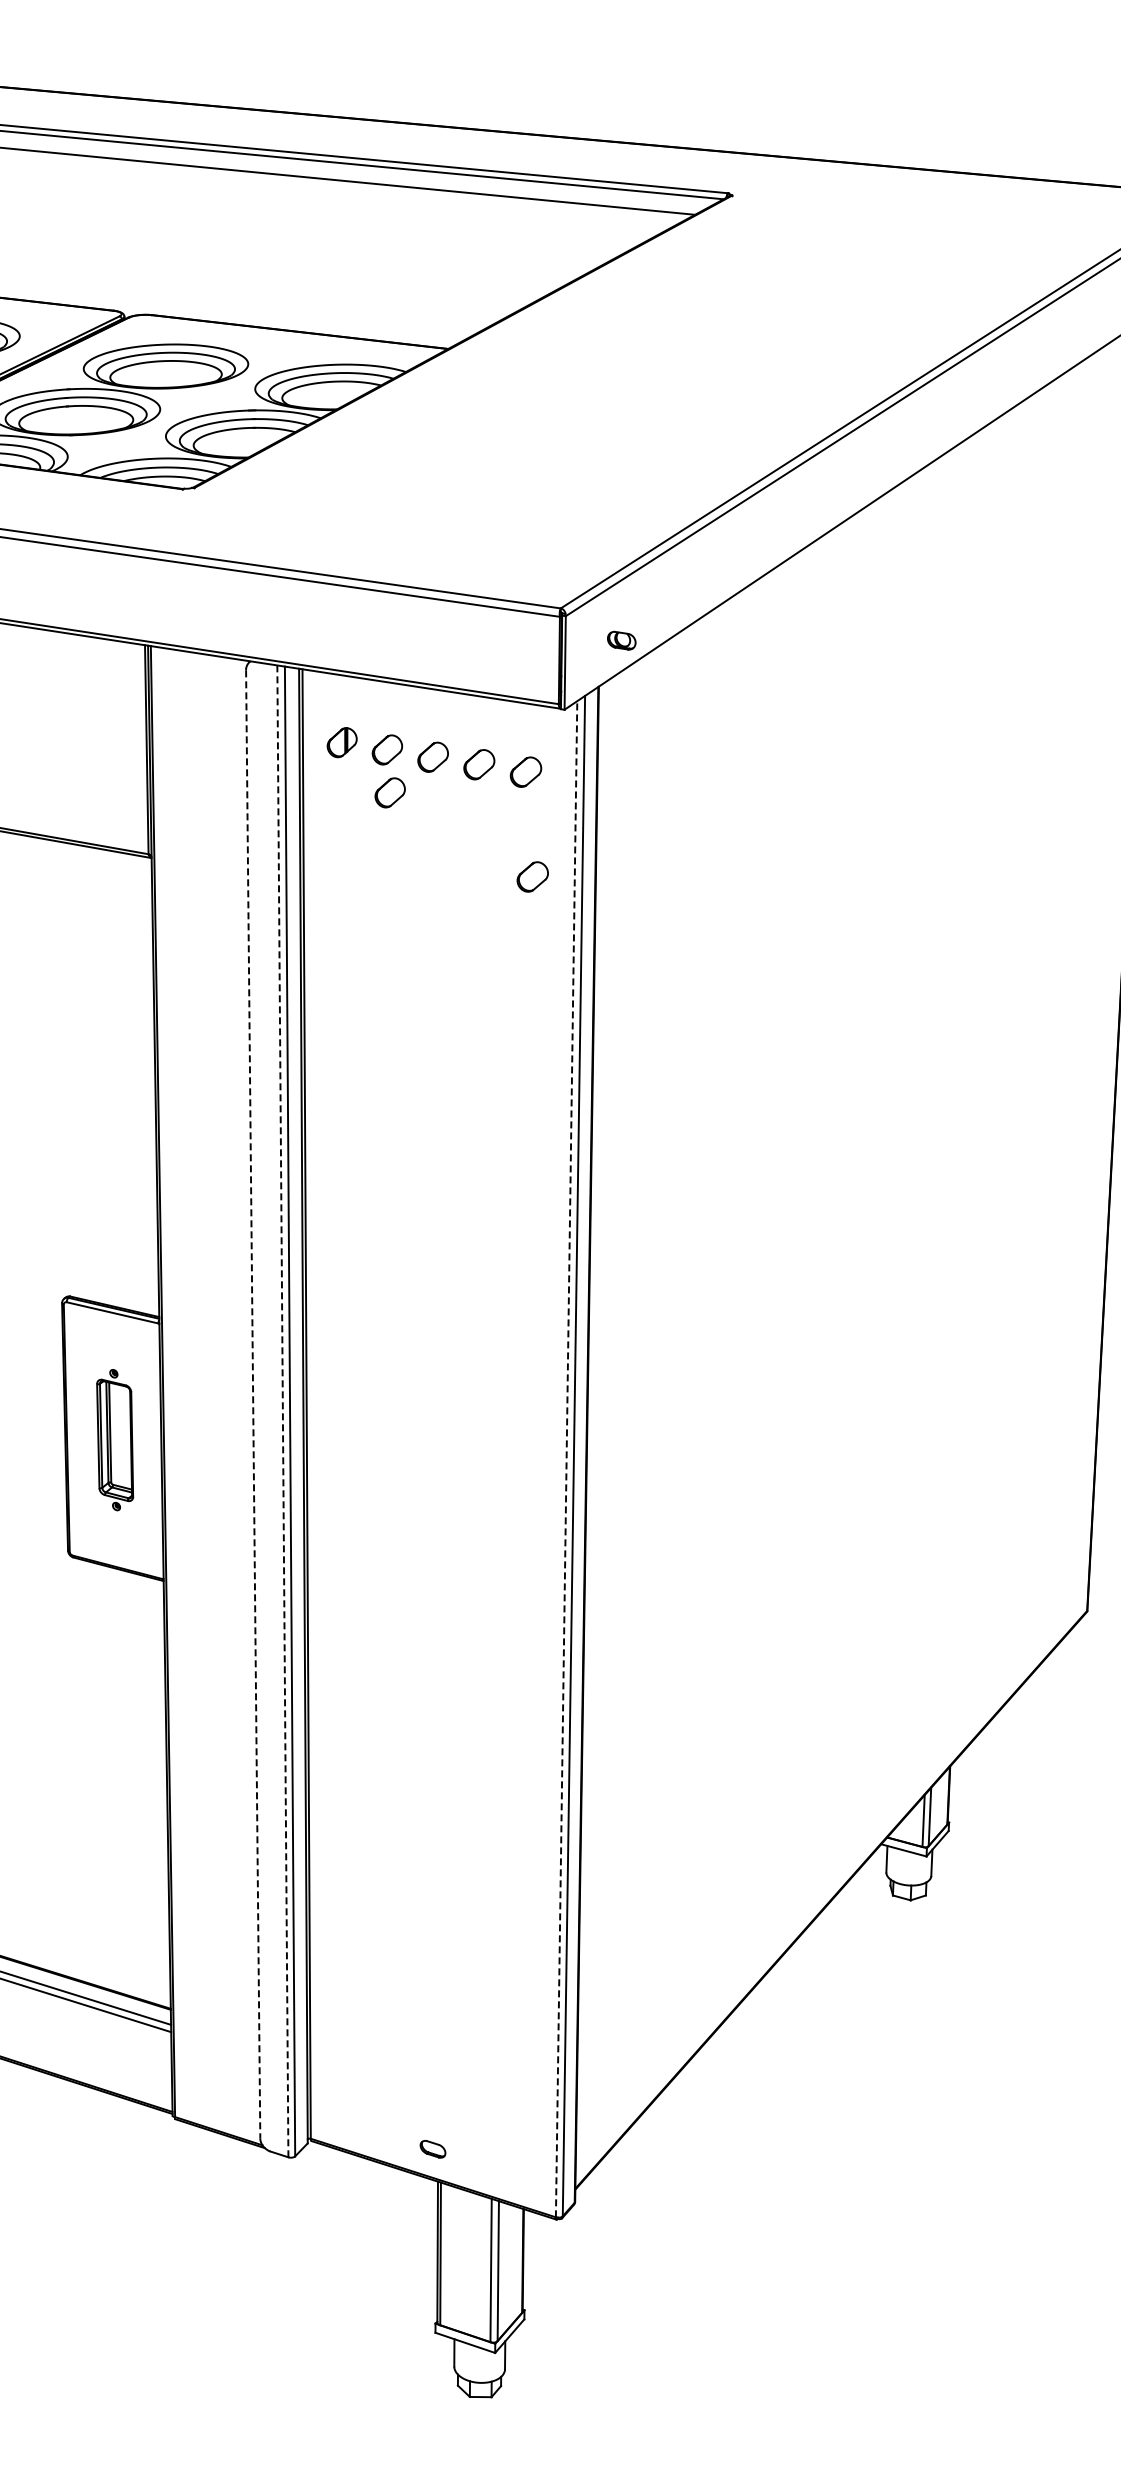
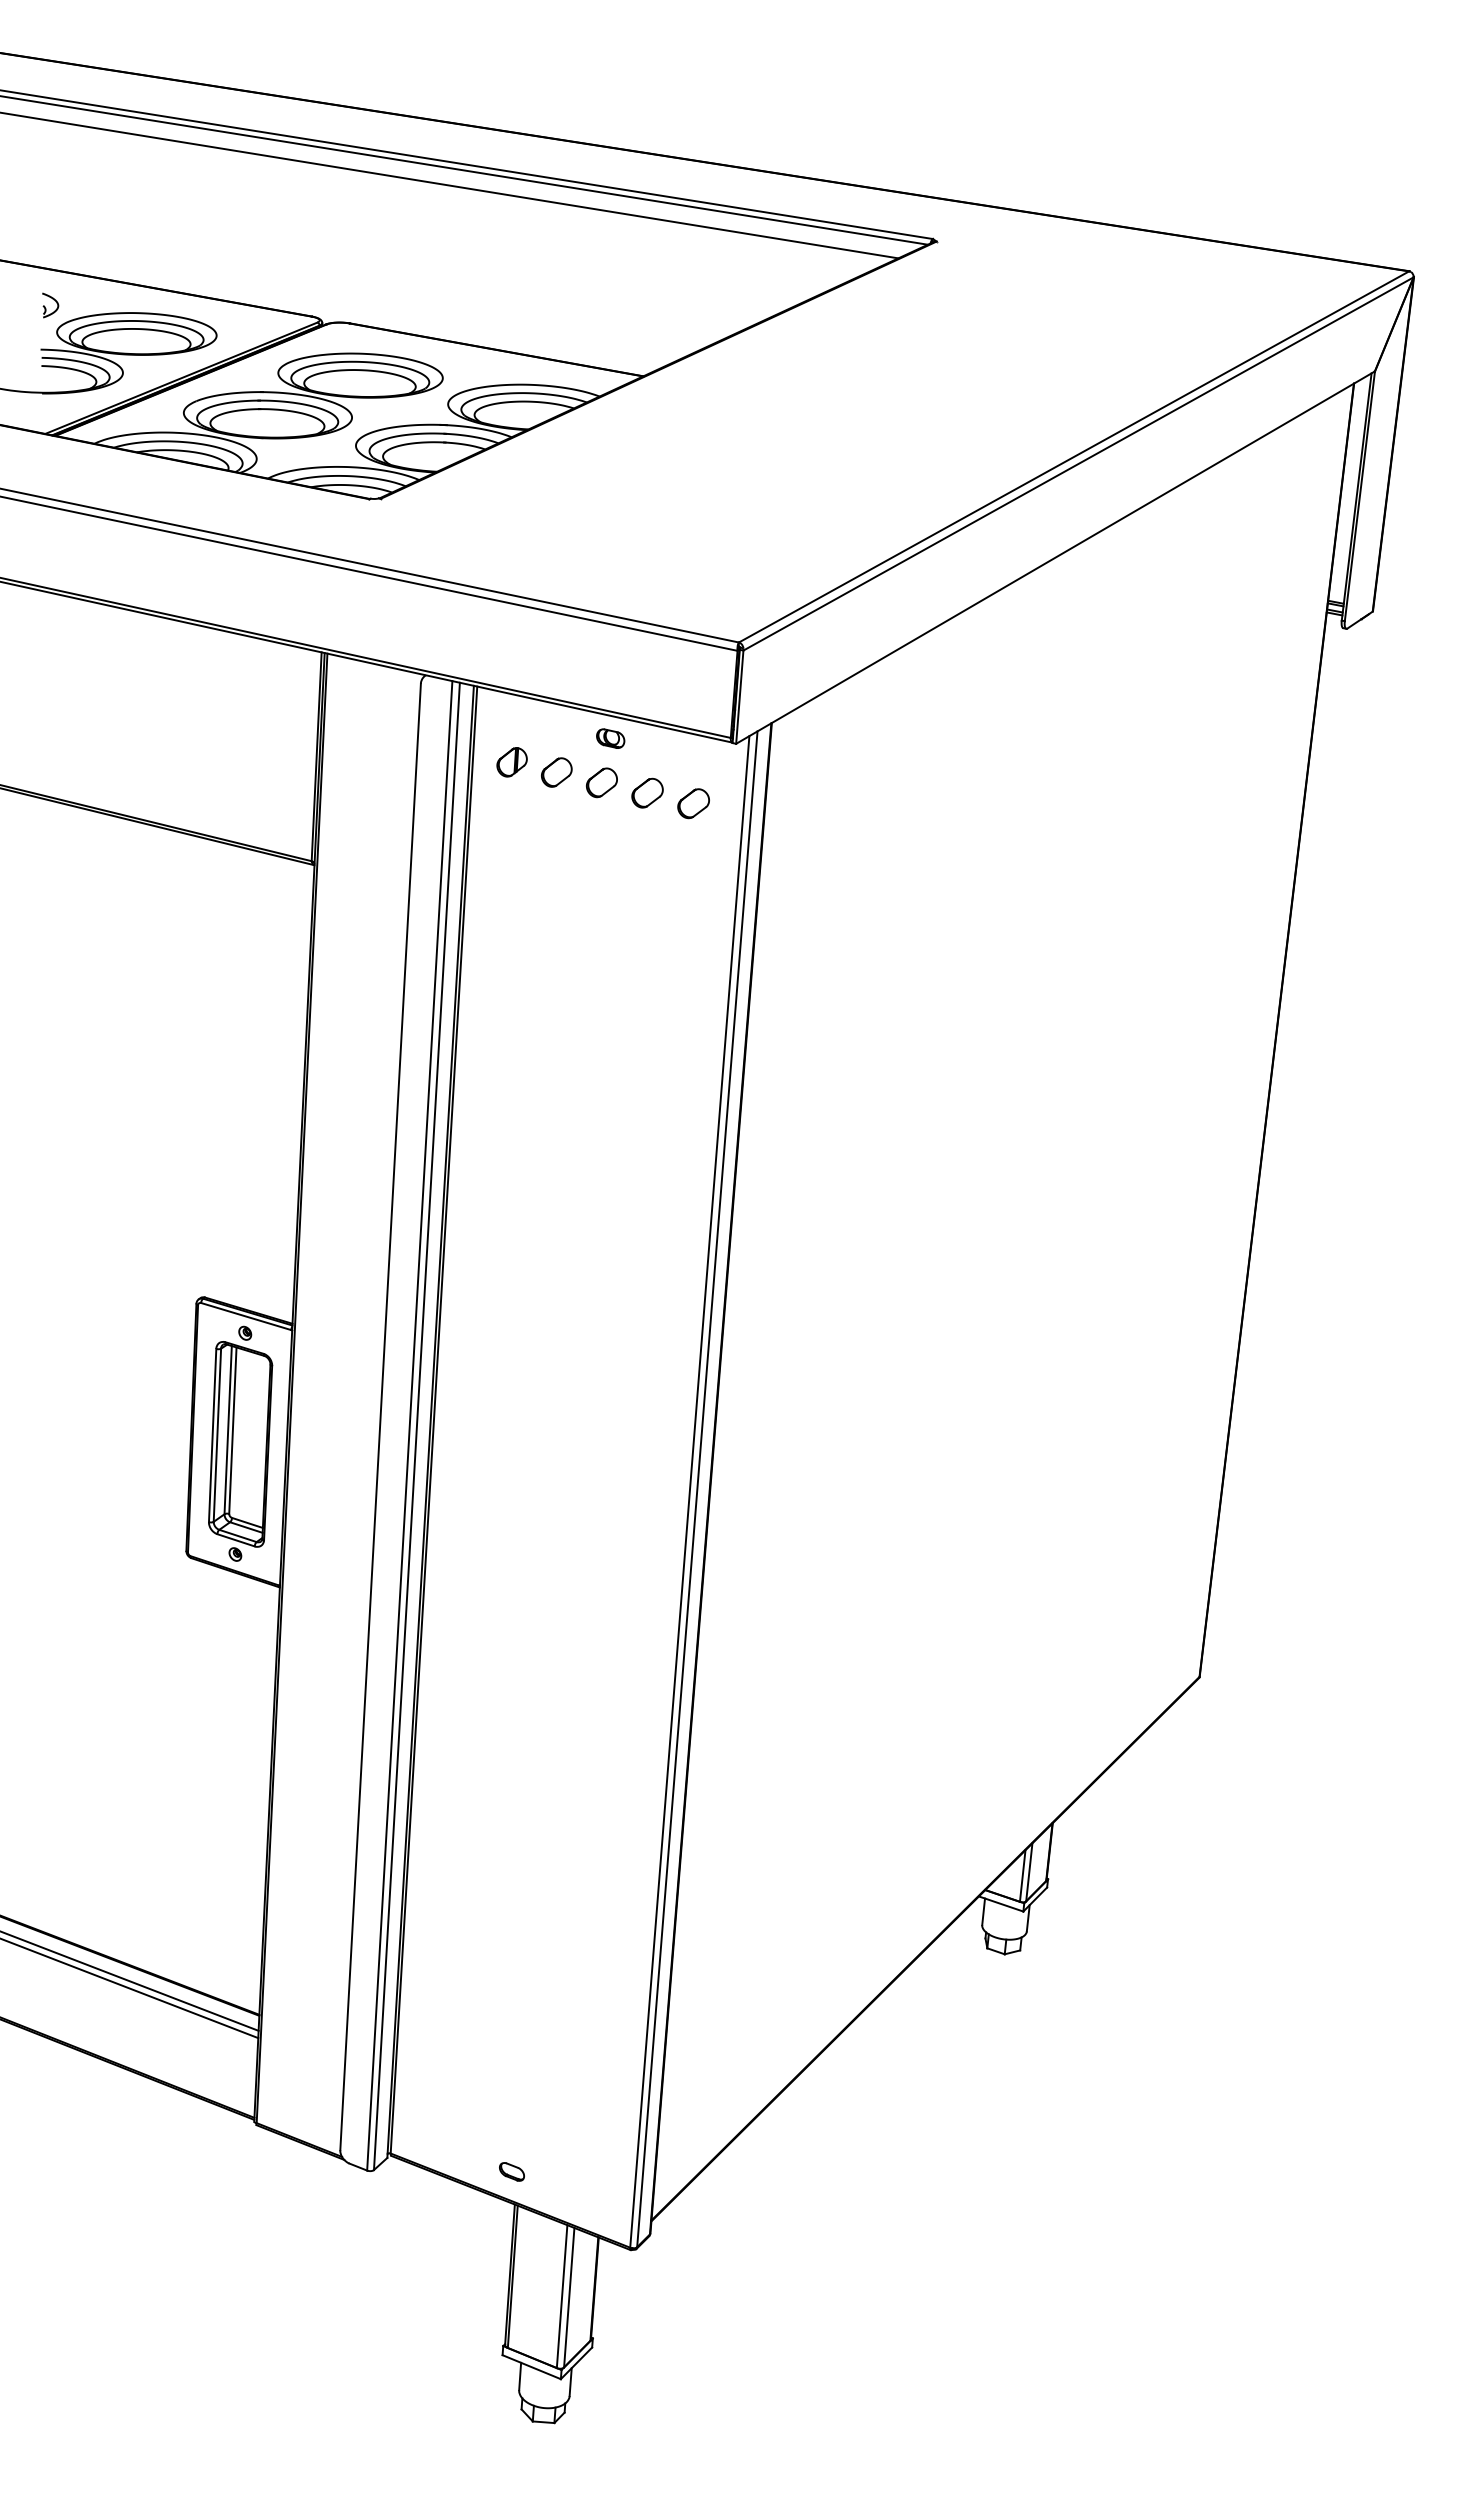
part: (621, 640) -> (610, 738), moved
part: (389, 792) -> (556, 815), removed
part: (532, 876) -> (693, 908), removed
line: (253, 1404) -> (380, 1417), dashed -> solid
line: (282, 1411) -> (409, 1425), dashed -> solid
part: (115, 1439) -> (240, 1443), size x1.67
line: (566, 1458) -> (689, 1491), dashed -> solid

